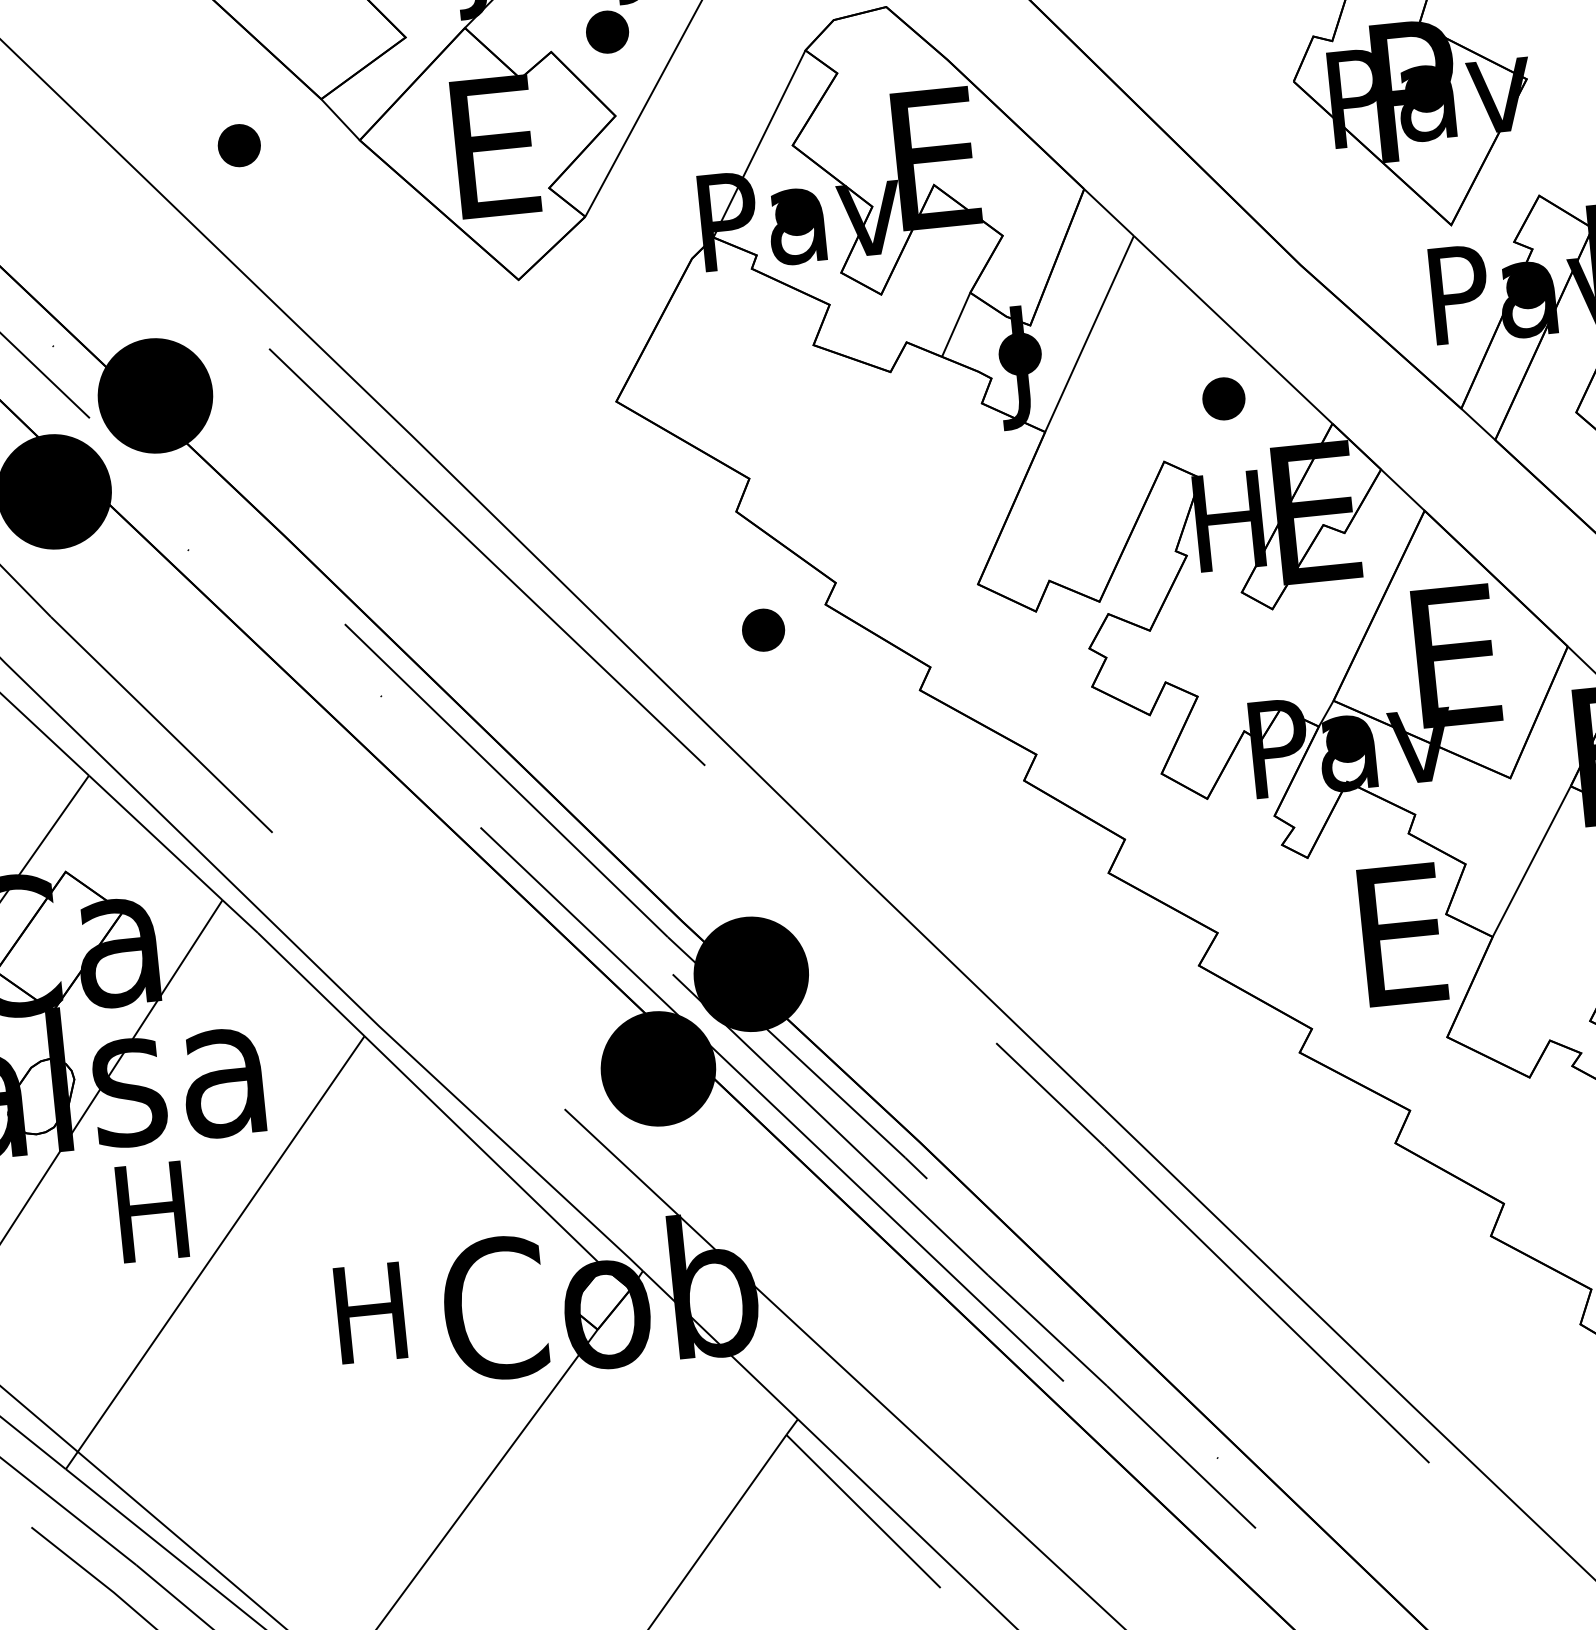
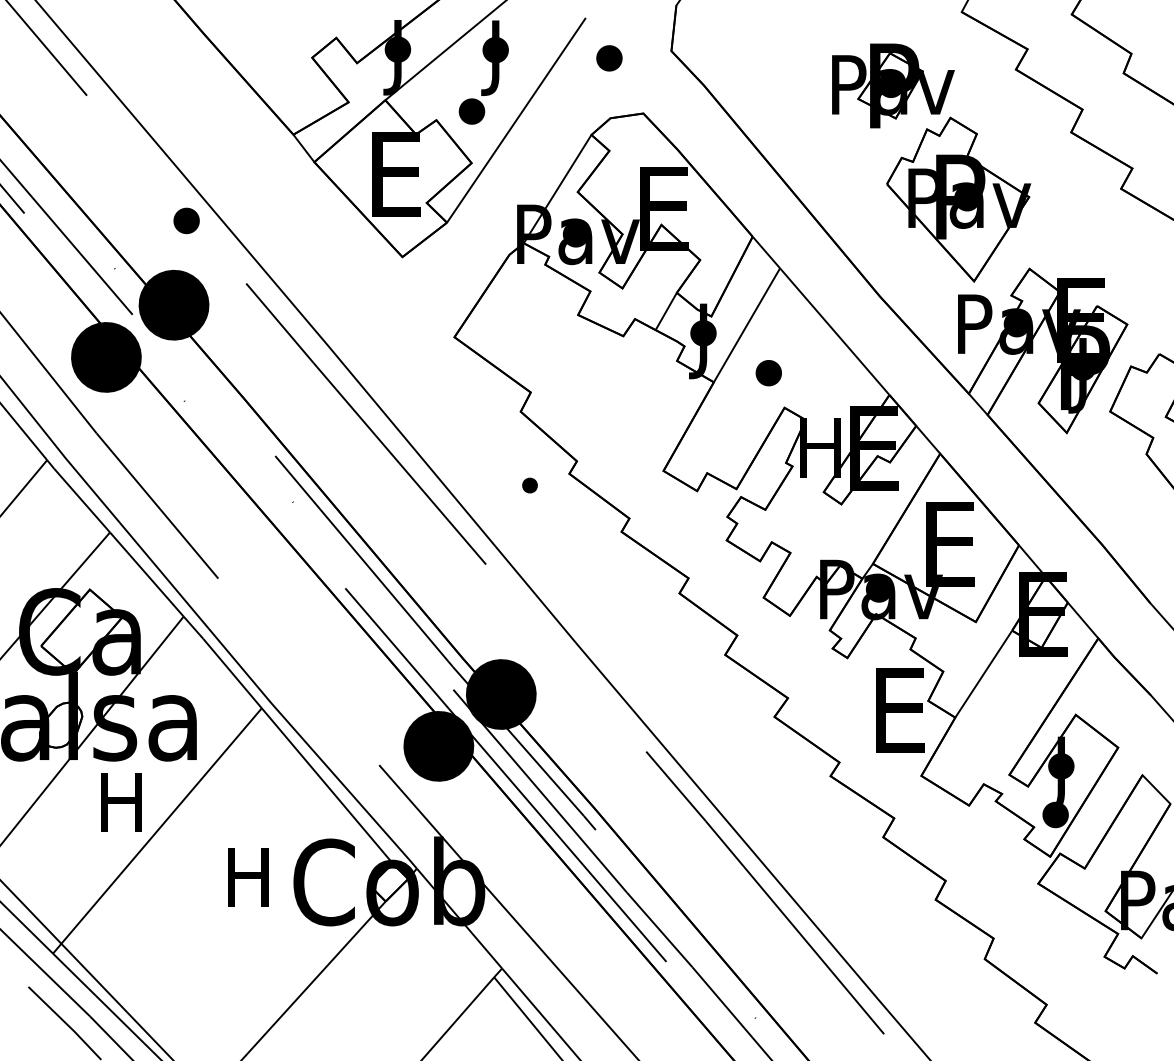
part: (239, 144) -> (186, 220), moved
part: (1223, 399) -> (768, 373), moved
part: (762, 630) -> (529, 485), size x0.6

